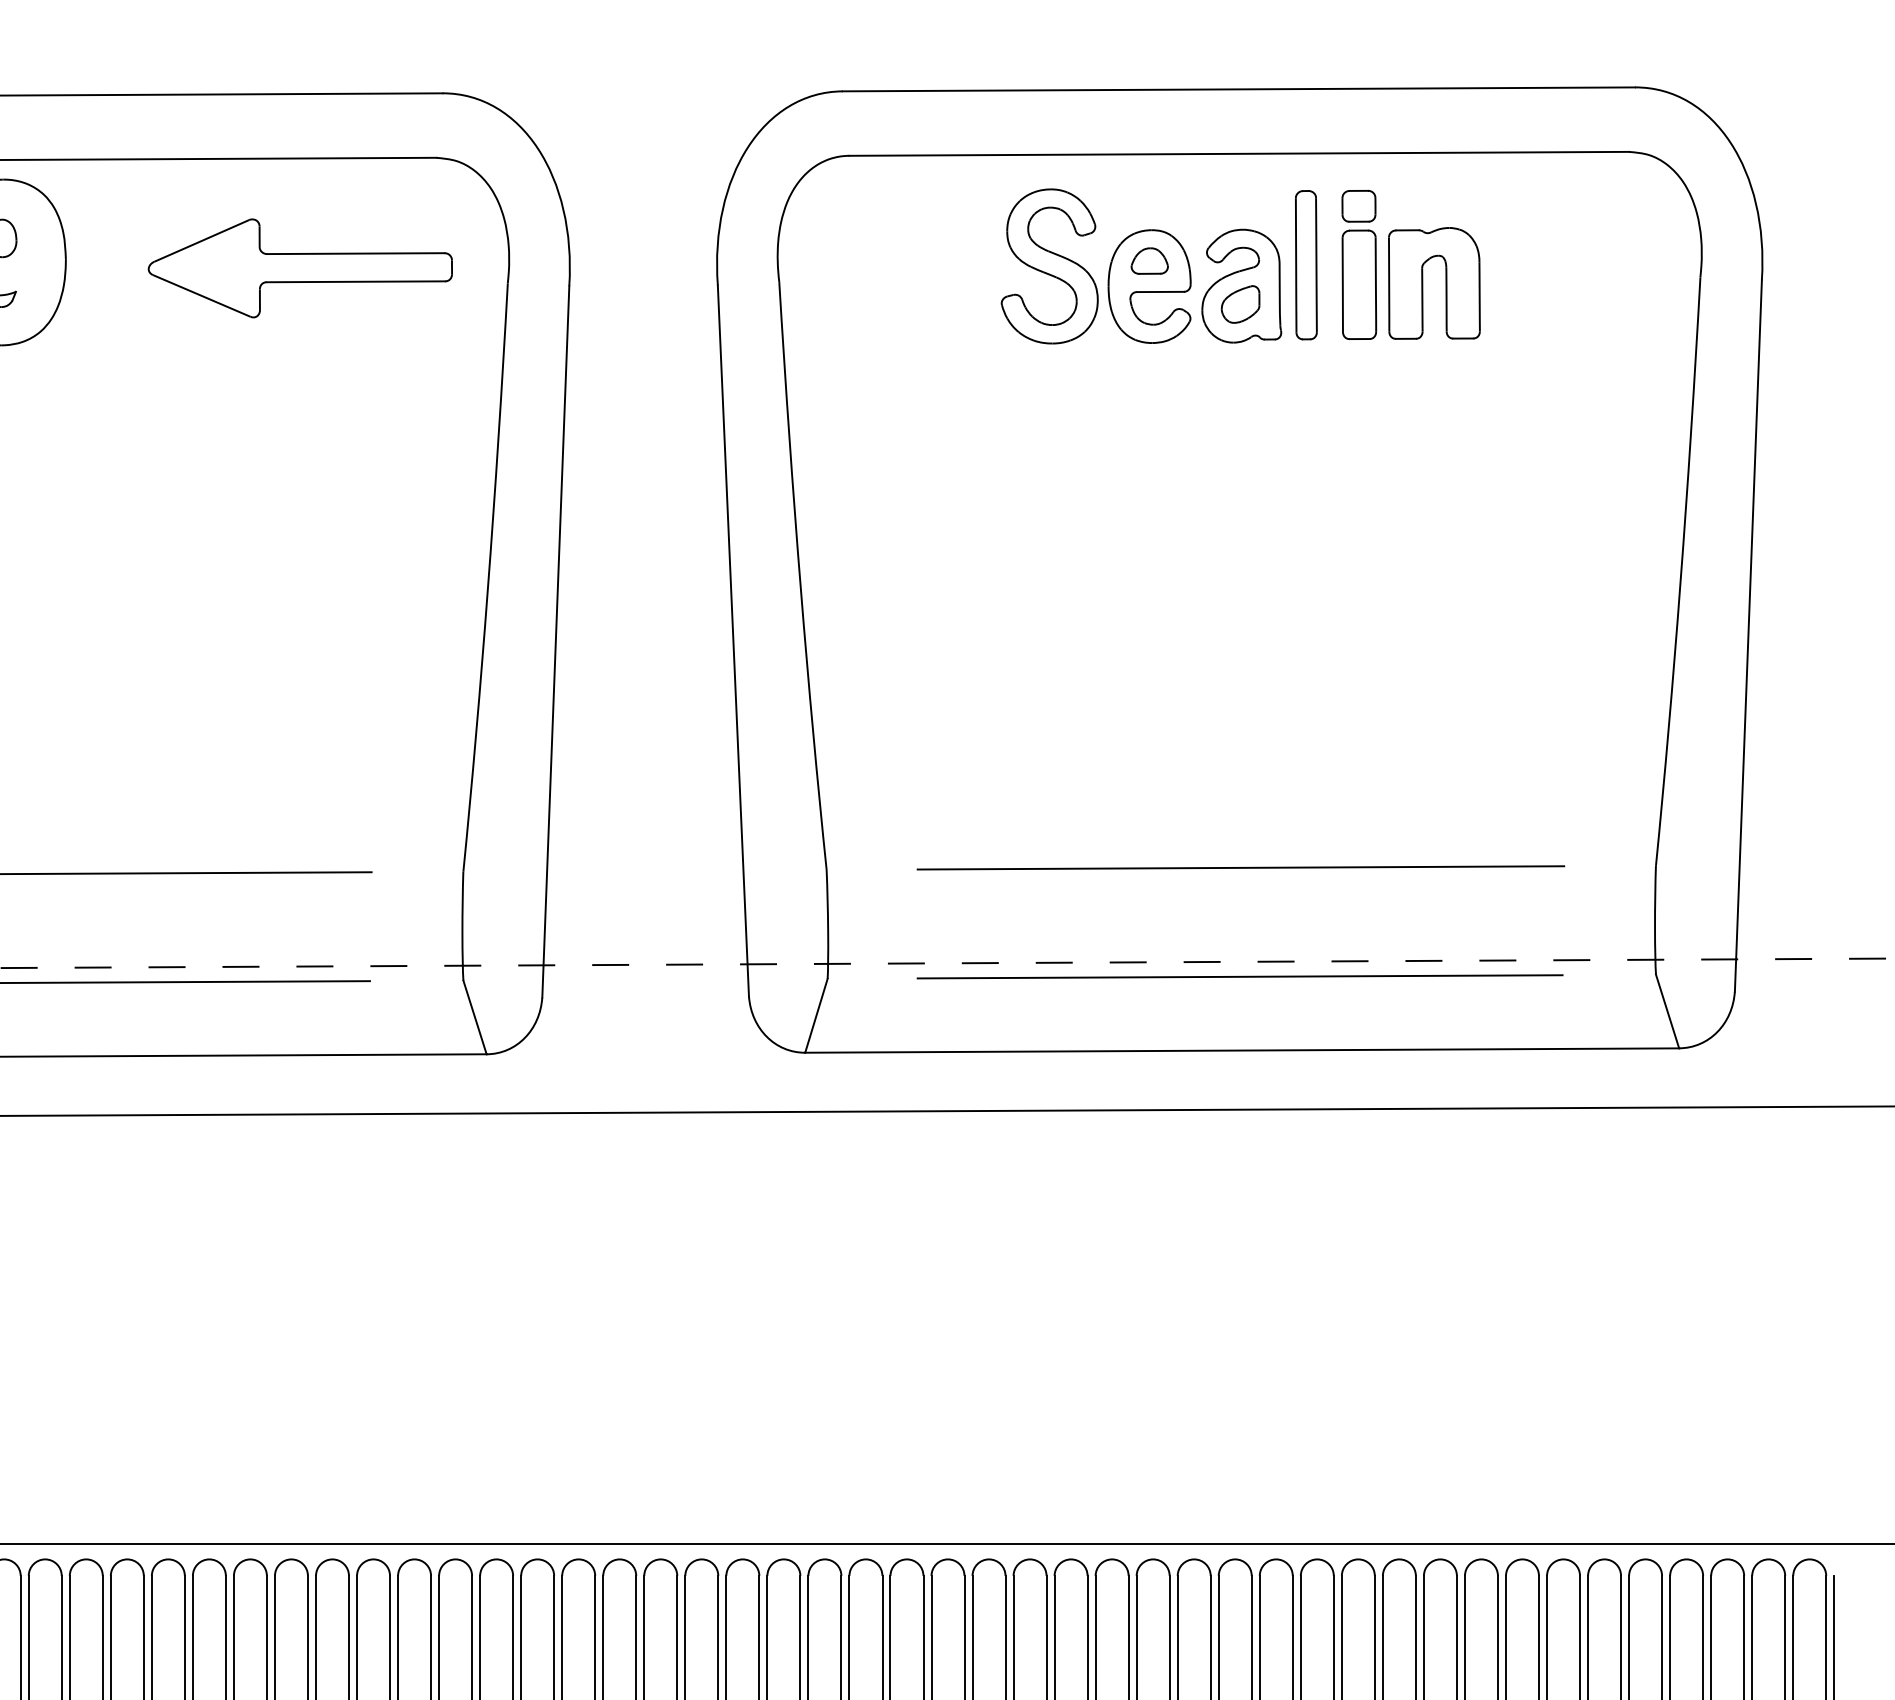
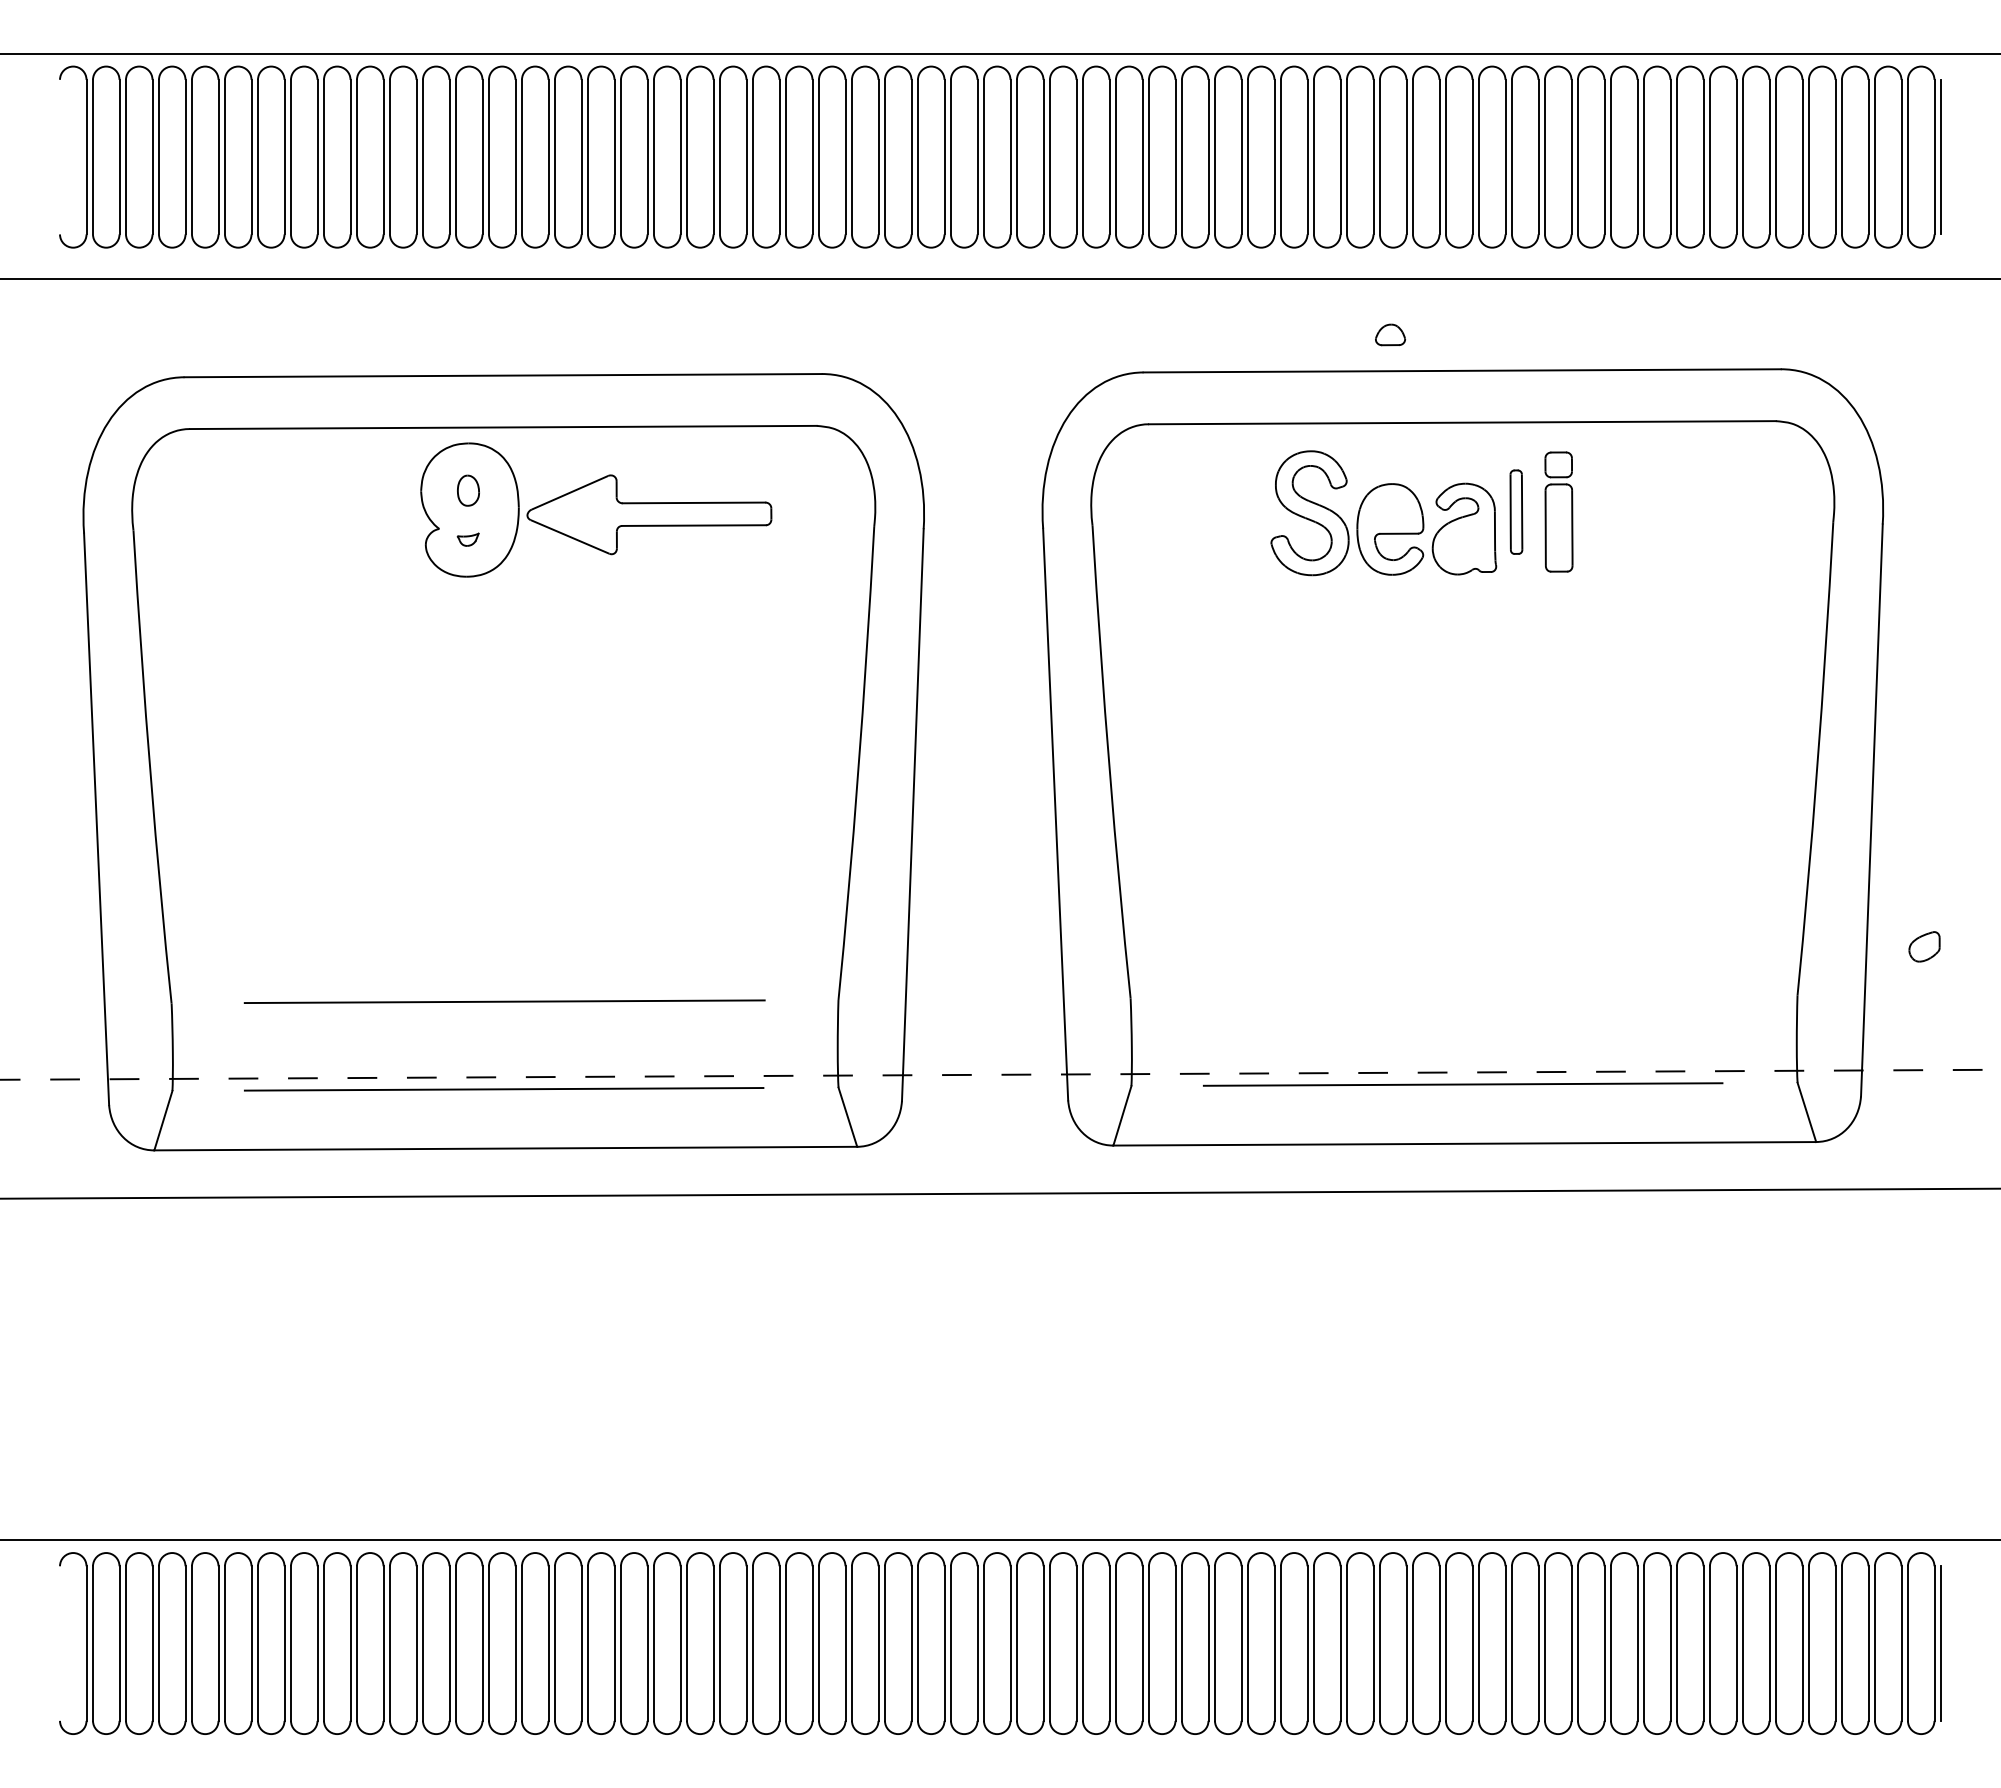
part: (1149, 260) -> (1390, 334), moved
part: (1306, 264) -> (1516, 511), size x0.7
part: (300, 268) -> (649, 514), moved
part: (1423, 282) -> (1610, 526), removed
part: (1240, 304) -> (1924, 946), moved
line: (1240, 867) -> (1463, 996), removed

